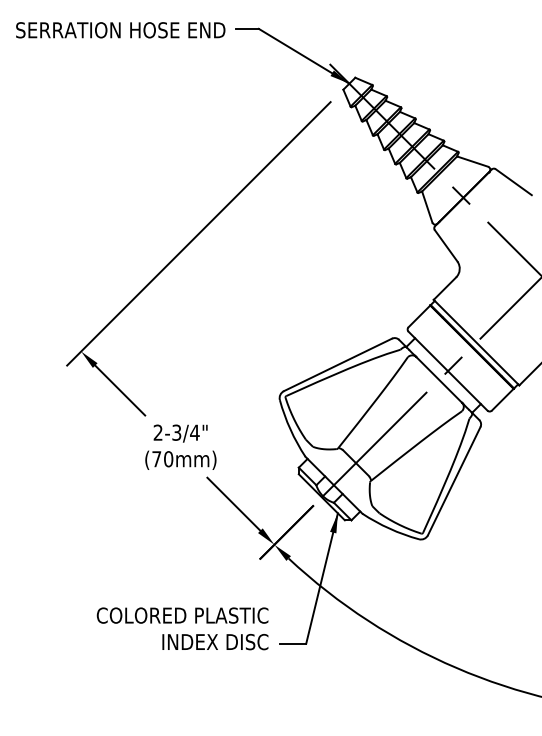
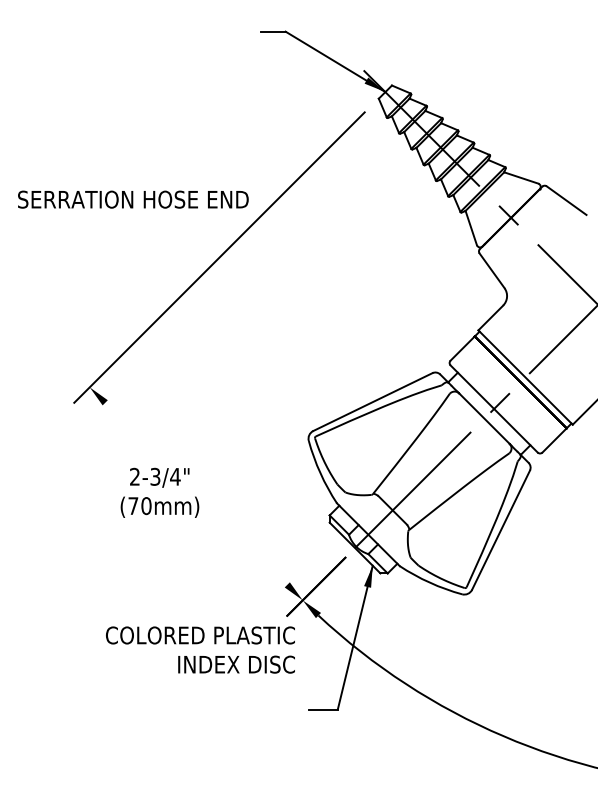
text: (120, 30) -> (133, 199), moved
line: (120, 390) -> (133, 430), removed
text: (180, 446) -> (159, 492), moved
line: (233, 503) -> (257, 554), removed
text: (182, 628) -> (200, 649), moved

